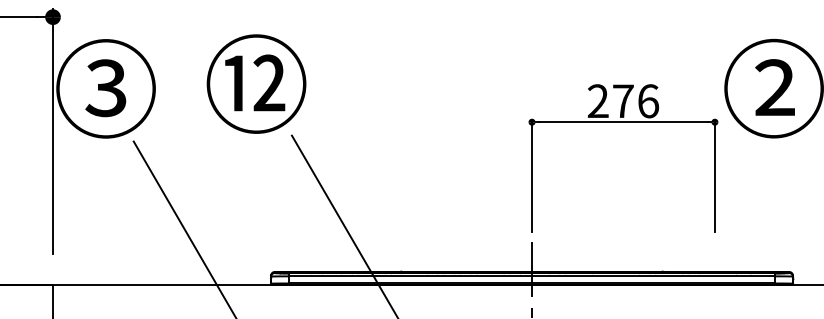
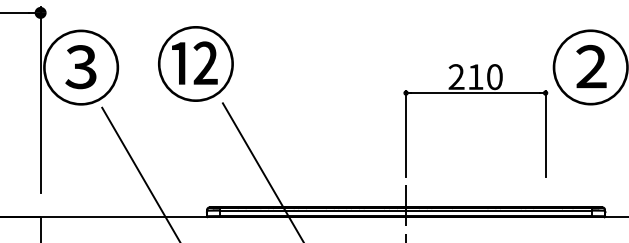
text: (636, 101) -> (485, 77), 276 -> 210

